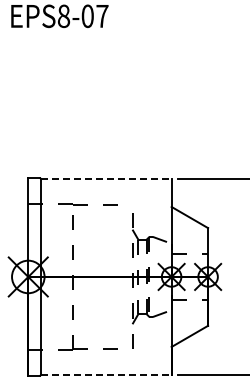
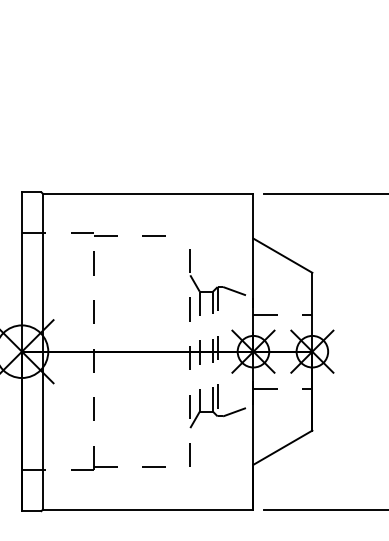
line: (106, 179) -> (148, 194), dashed -> solid
line: (106, 374) -> (148, 509), dashed -> solid

